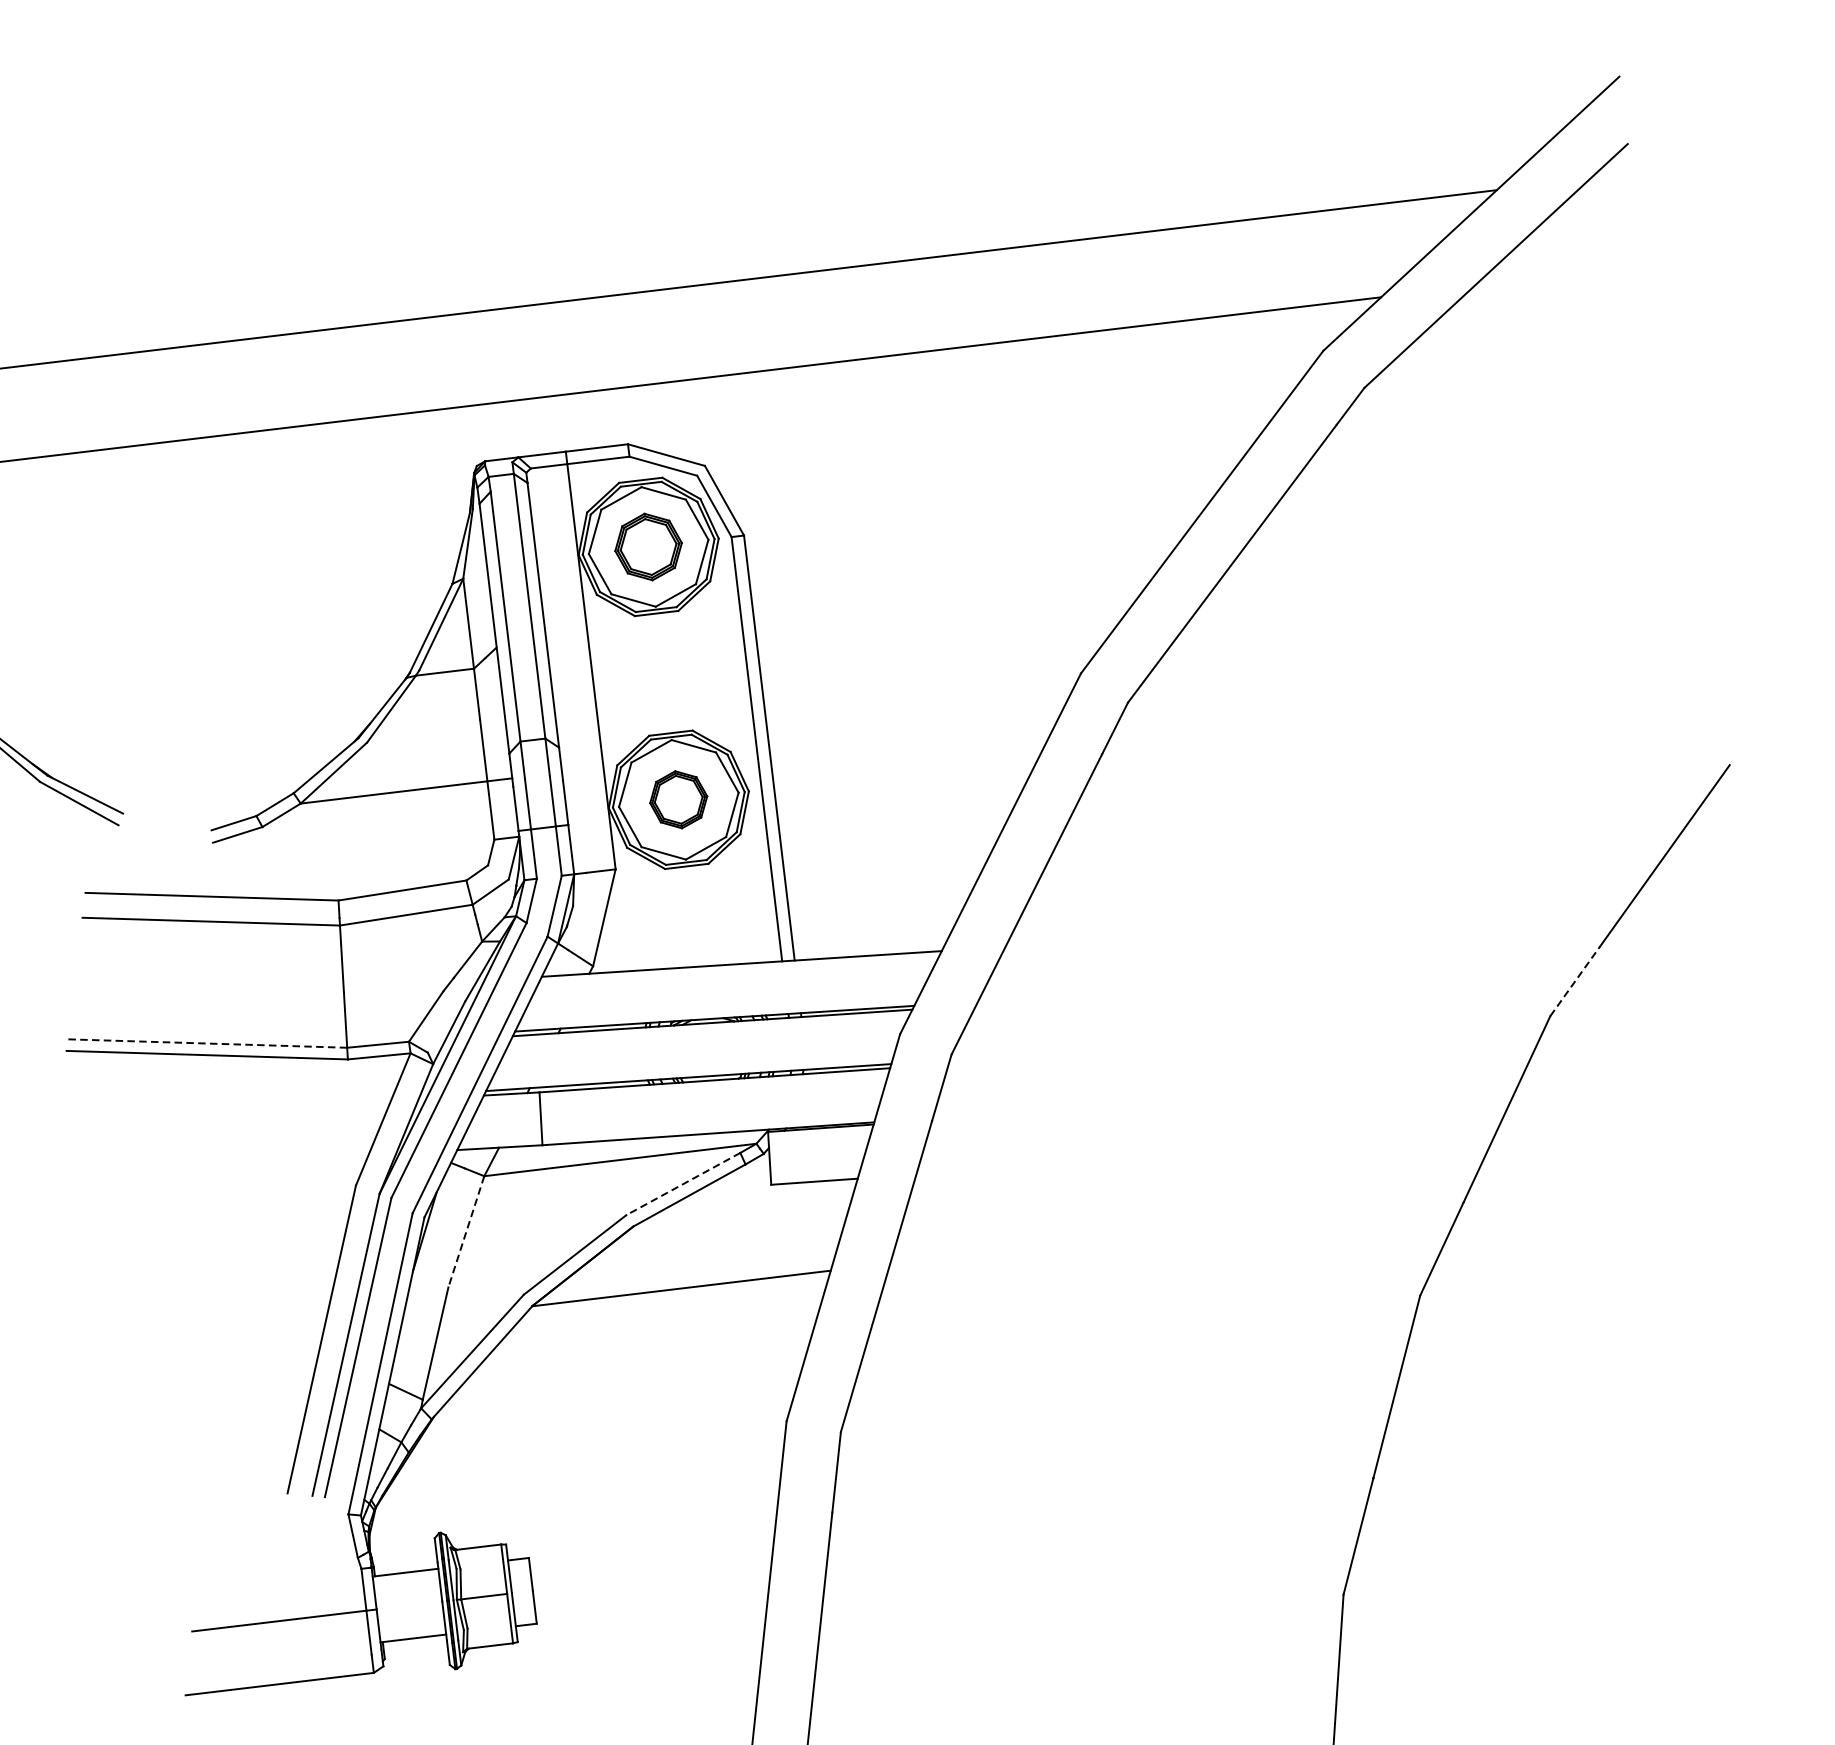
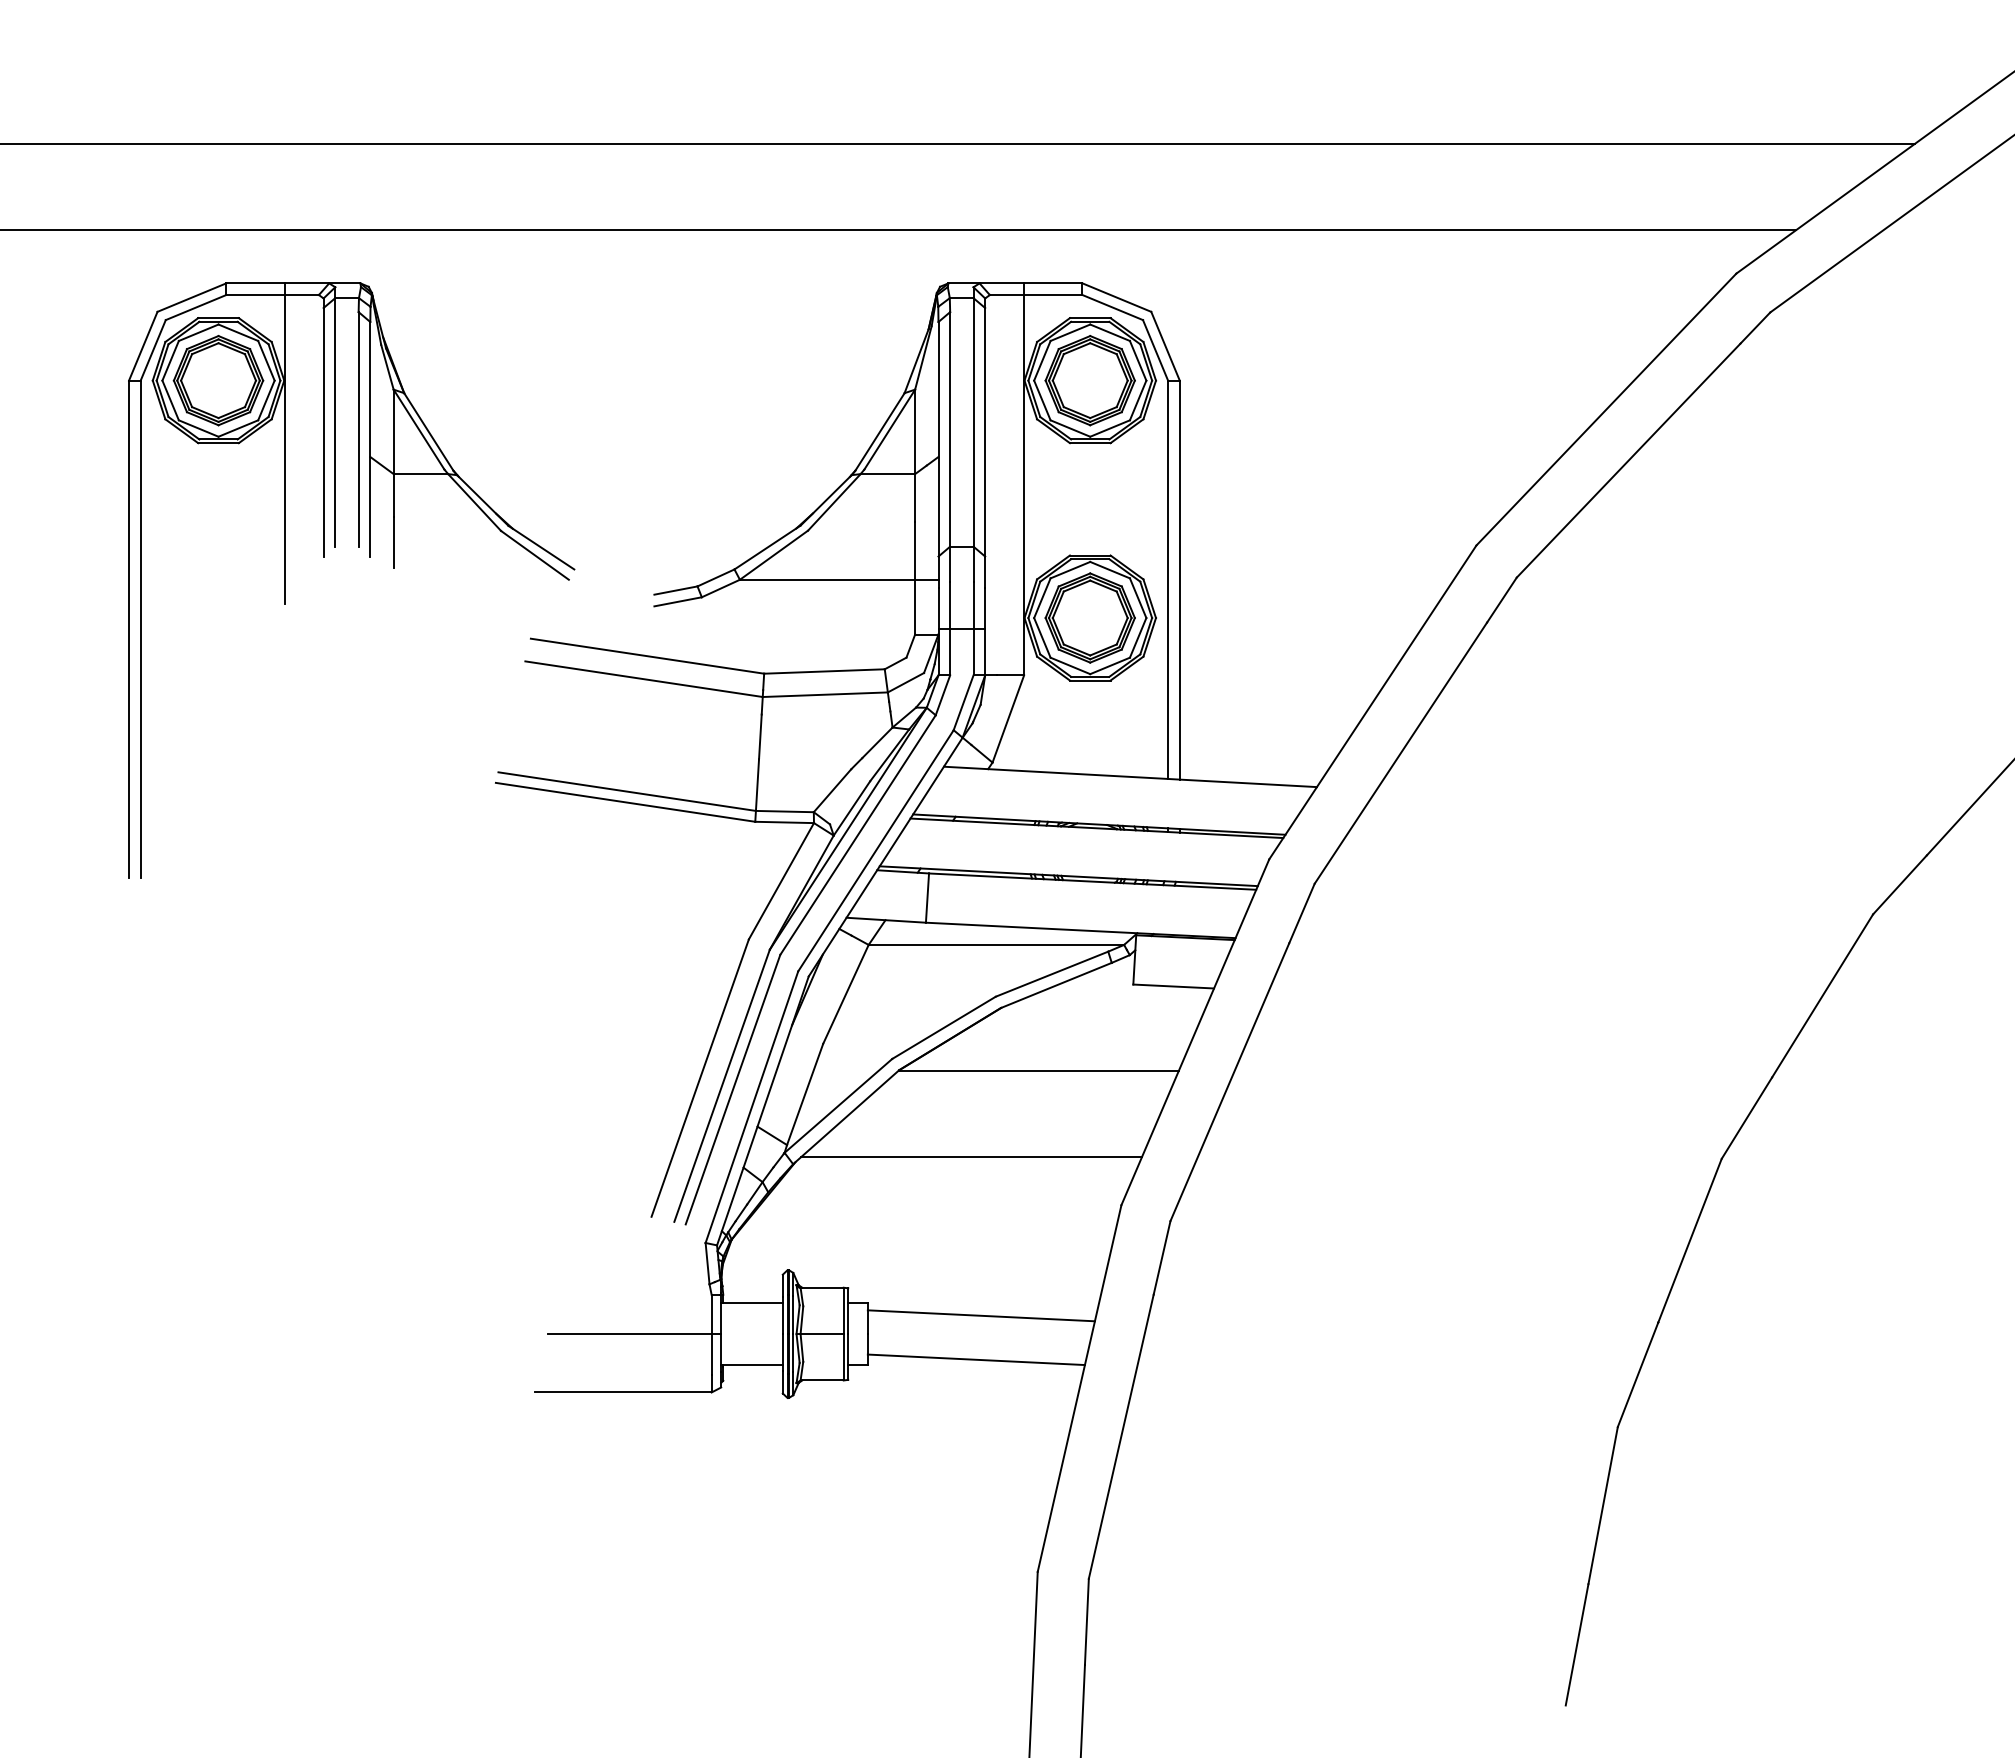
part: (647, 546) -> (1089, 380), size x1.43
part: (677, 799) -> (1089, 617), size x1.67
line: (1574, 980) -> (1899, 884), dashed -> solid
line: (206, 1043) -> (626, 791), dashed -> solid
line: (683, 1184) -> (1052, 974), dashed -> solid
line: (465, 1231) -> (845, 994), dashed -> solid
line: (620, 1389) -> (971, 1157), added
line: (650, 1556) -> (980, 1315), added
line: (650, 1604) -> (975, 1359), added

